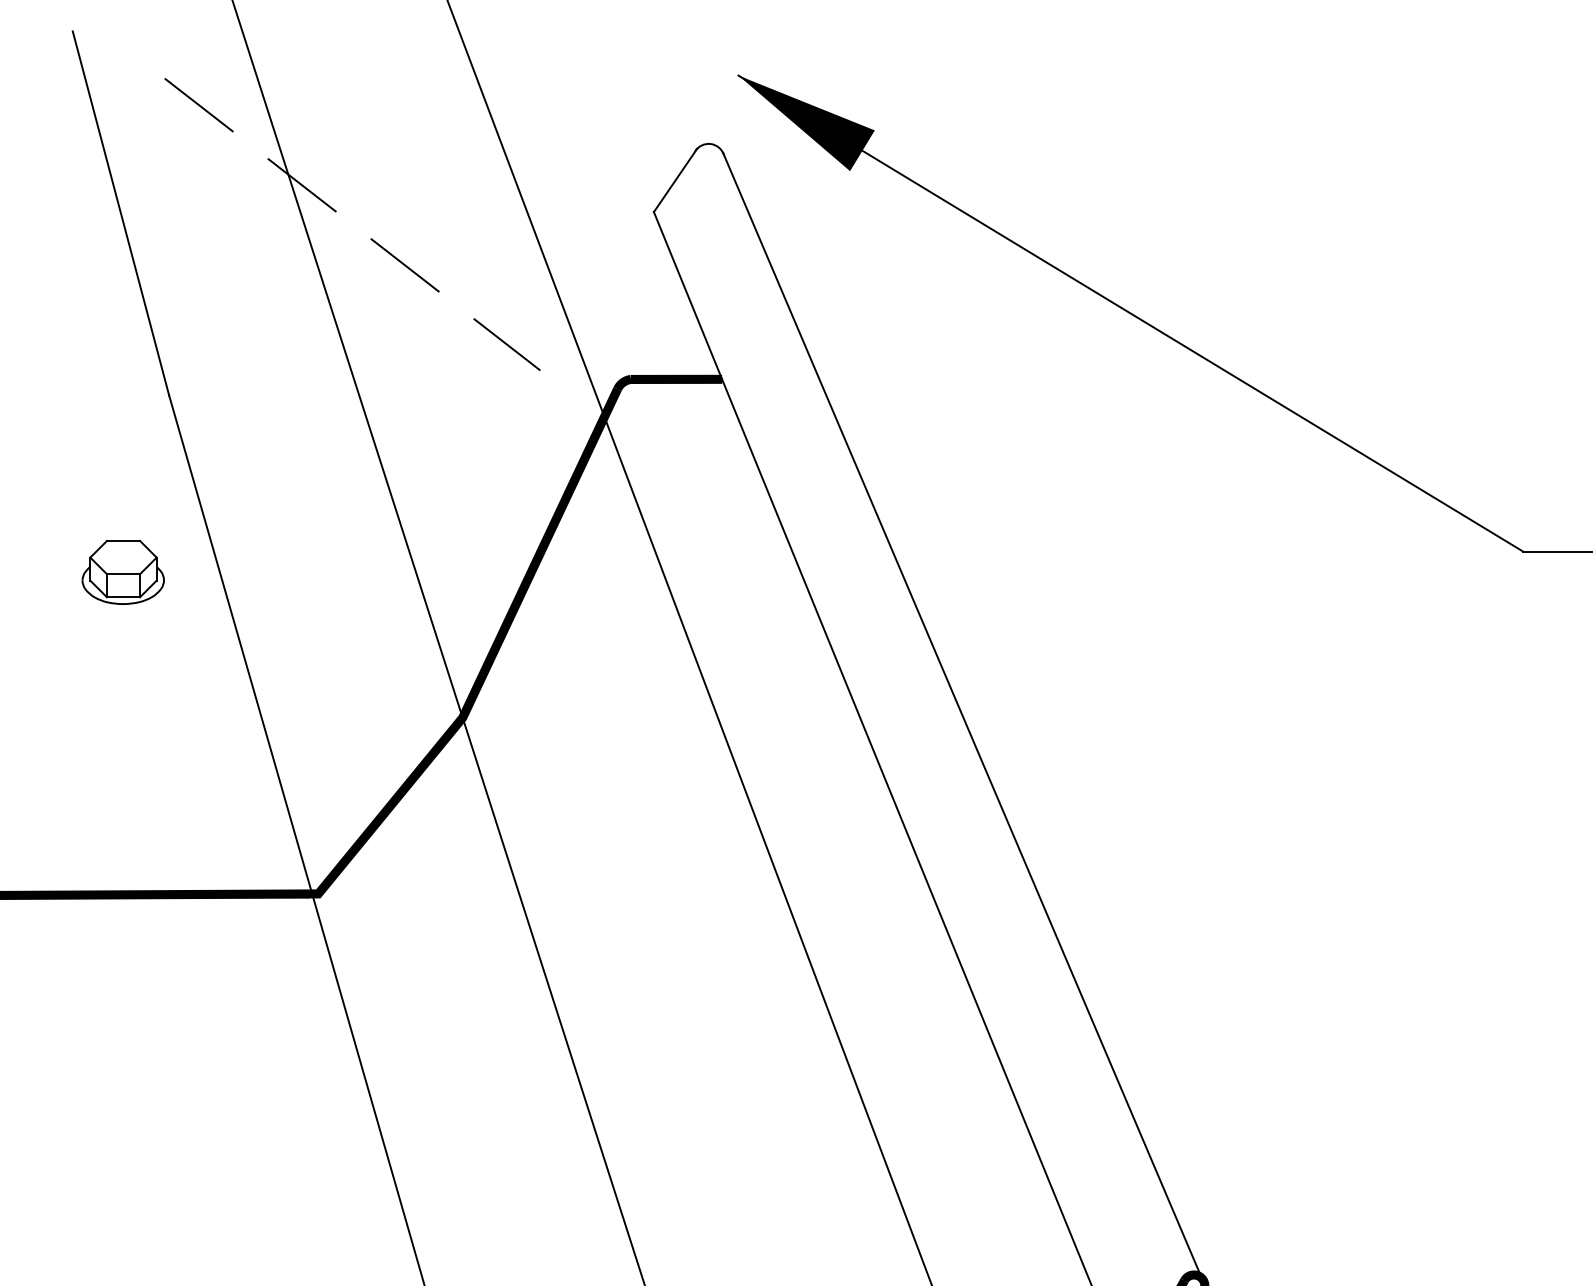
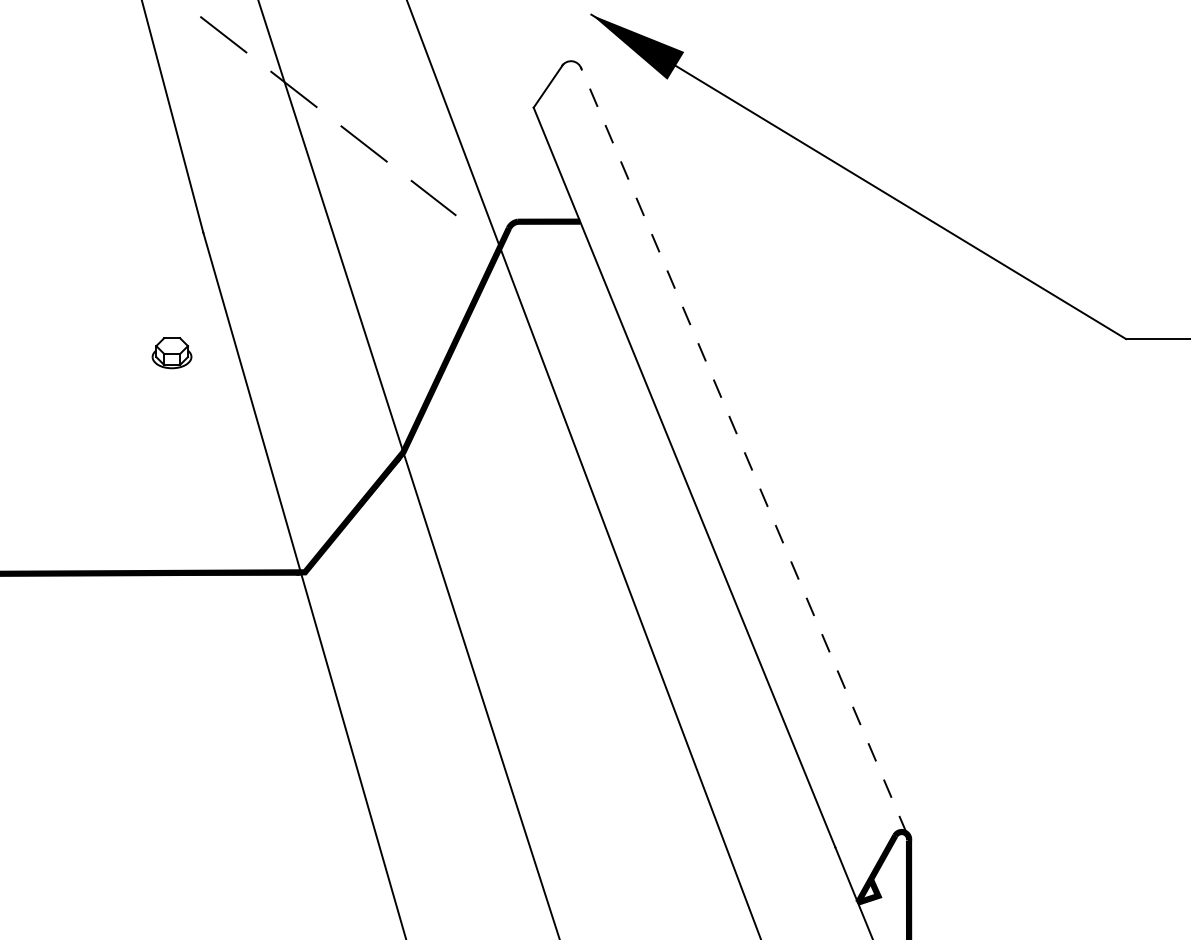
part: (122, 571) -> (171, 352), size x0.7
line: (961, 715) -> (743, 450), solid -> dashed

